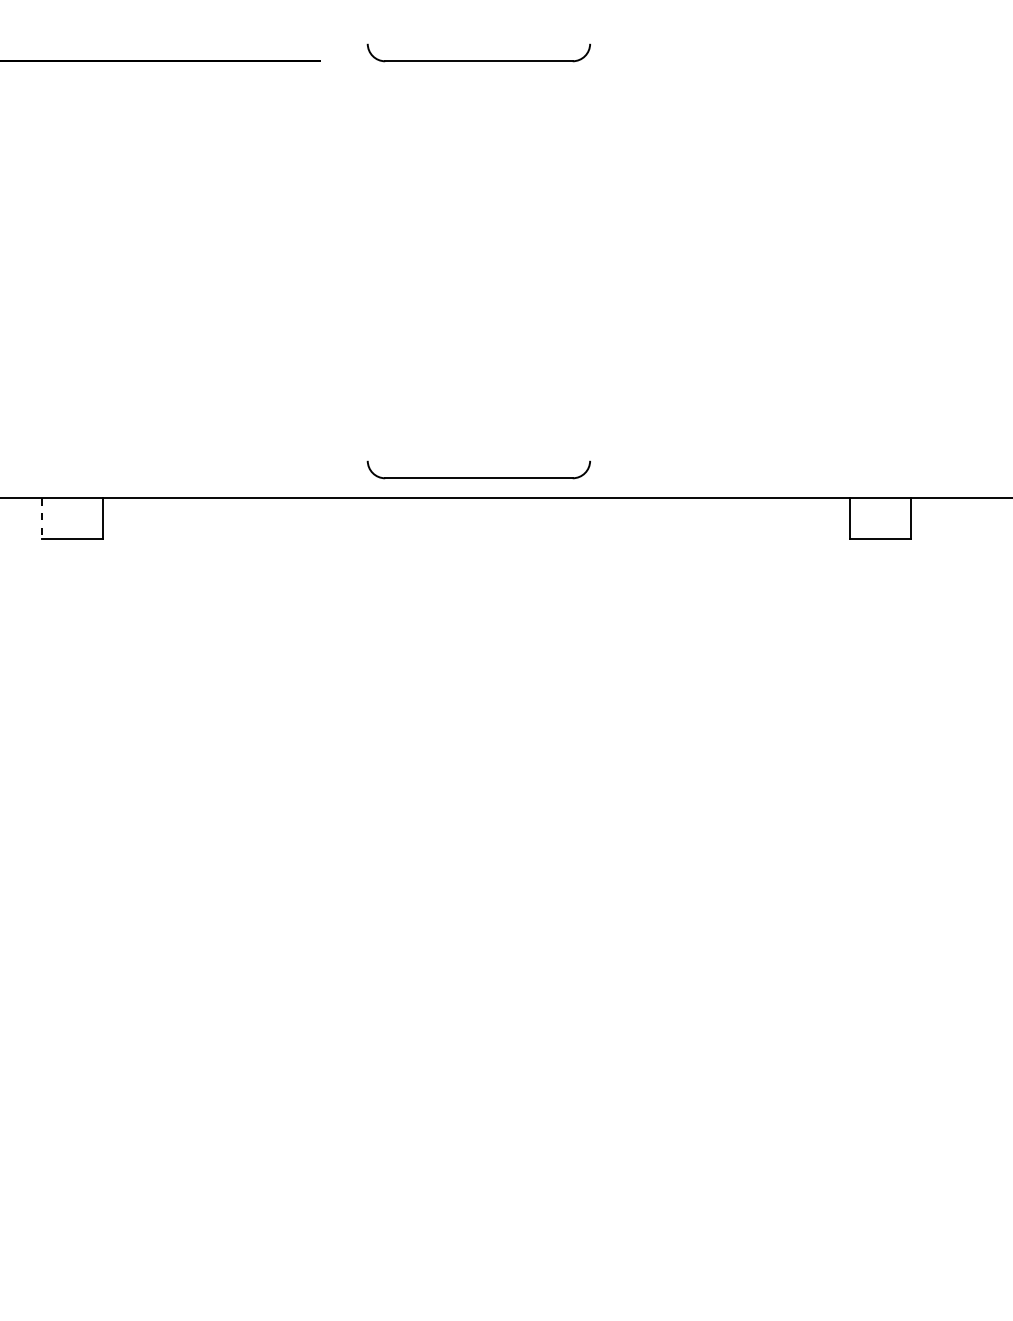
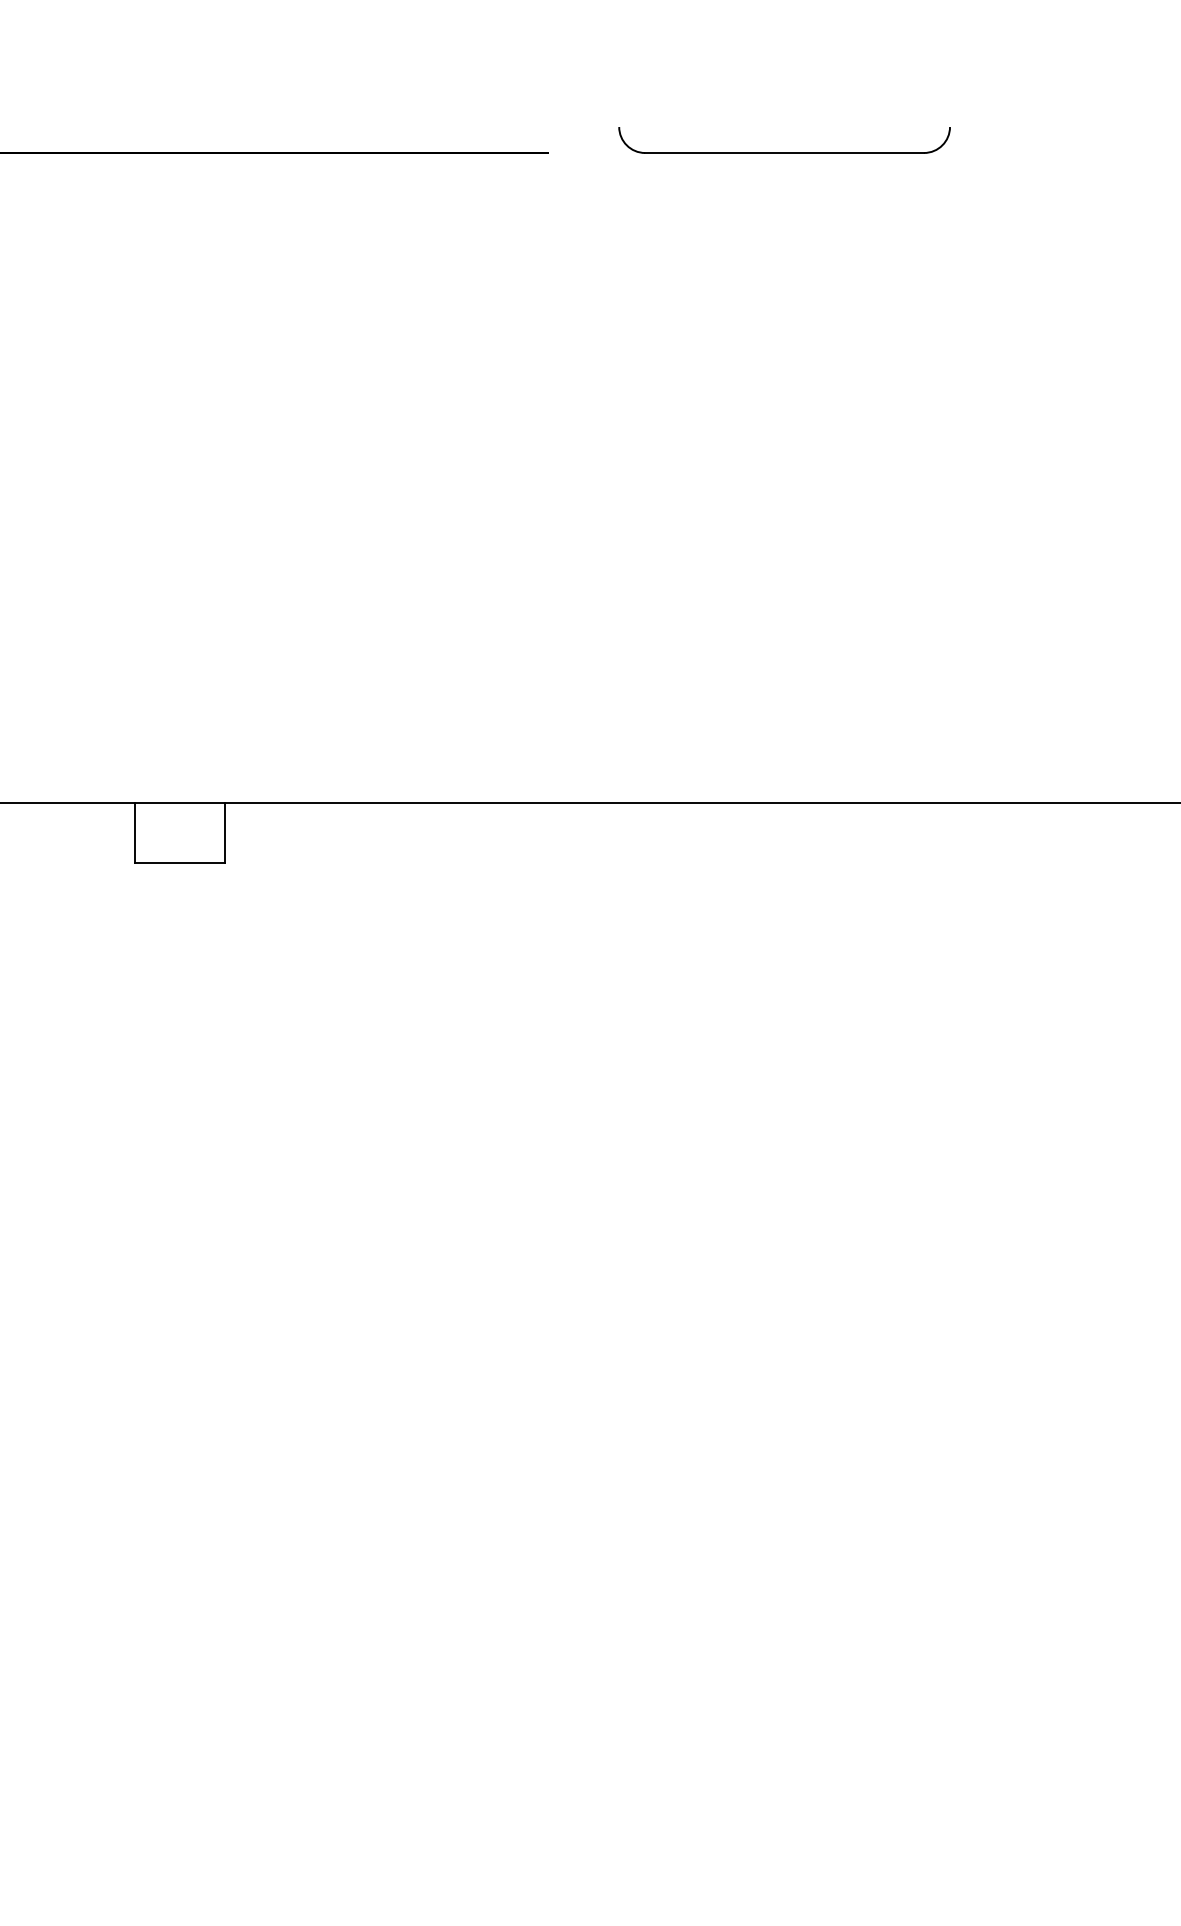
part: (478, 477) -> (783, 772), removed
line: (41, 519) -> (133, 834), dashed -> solid

